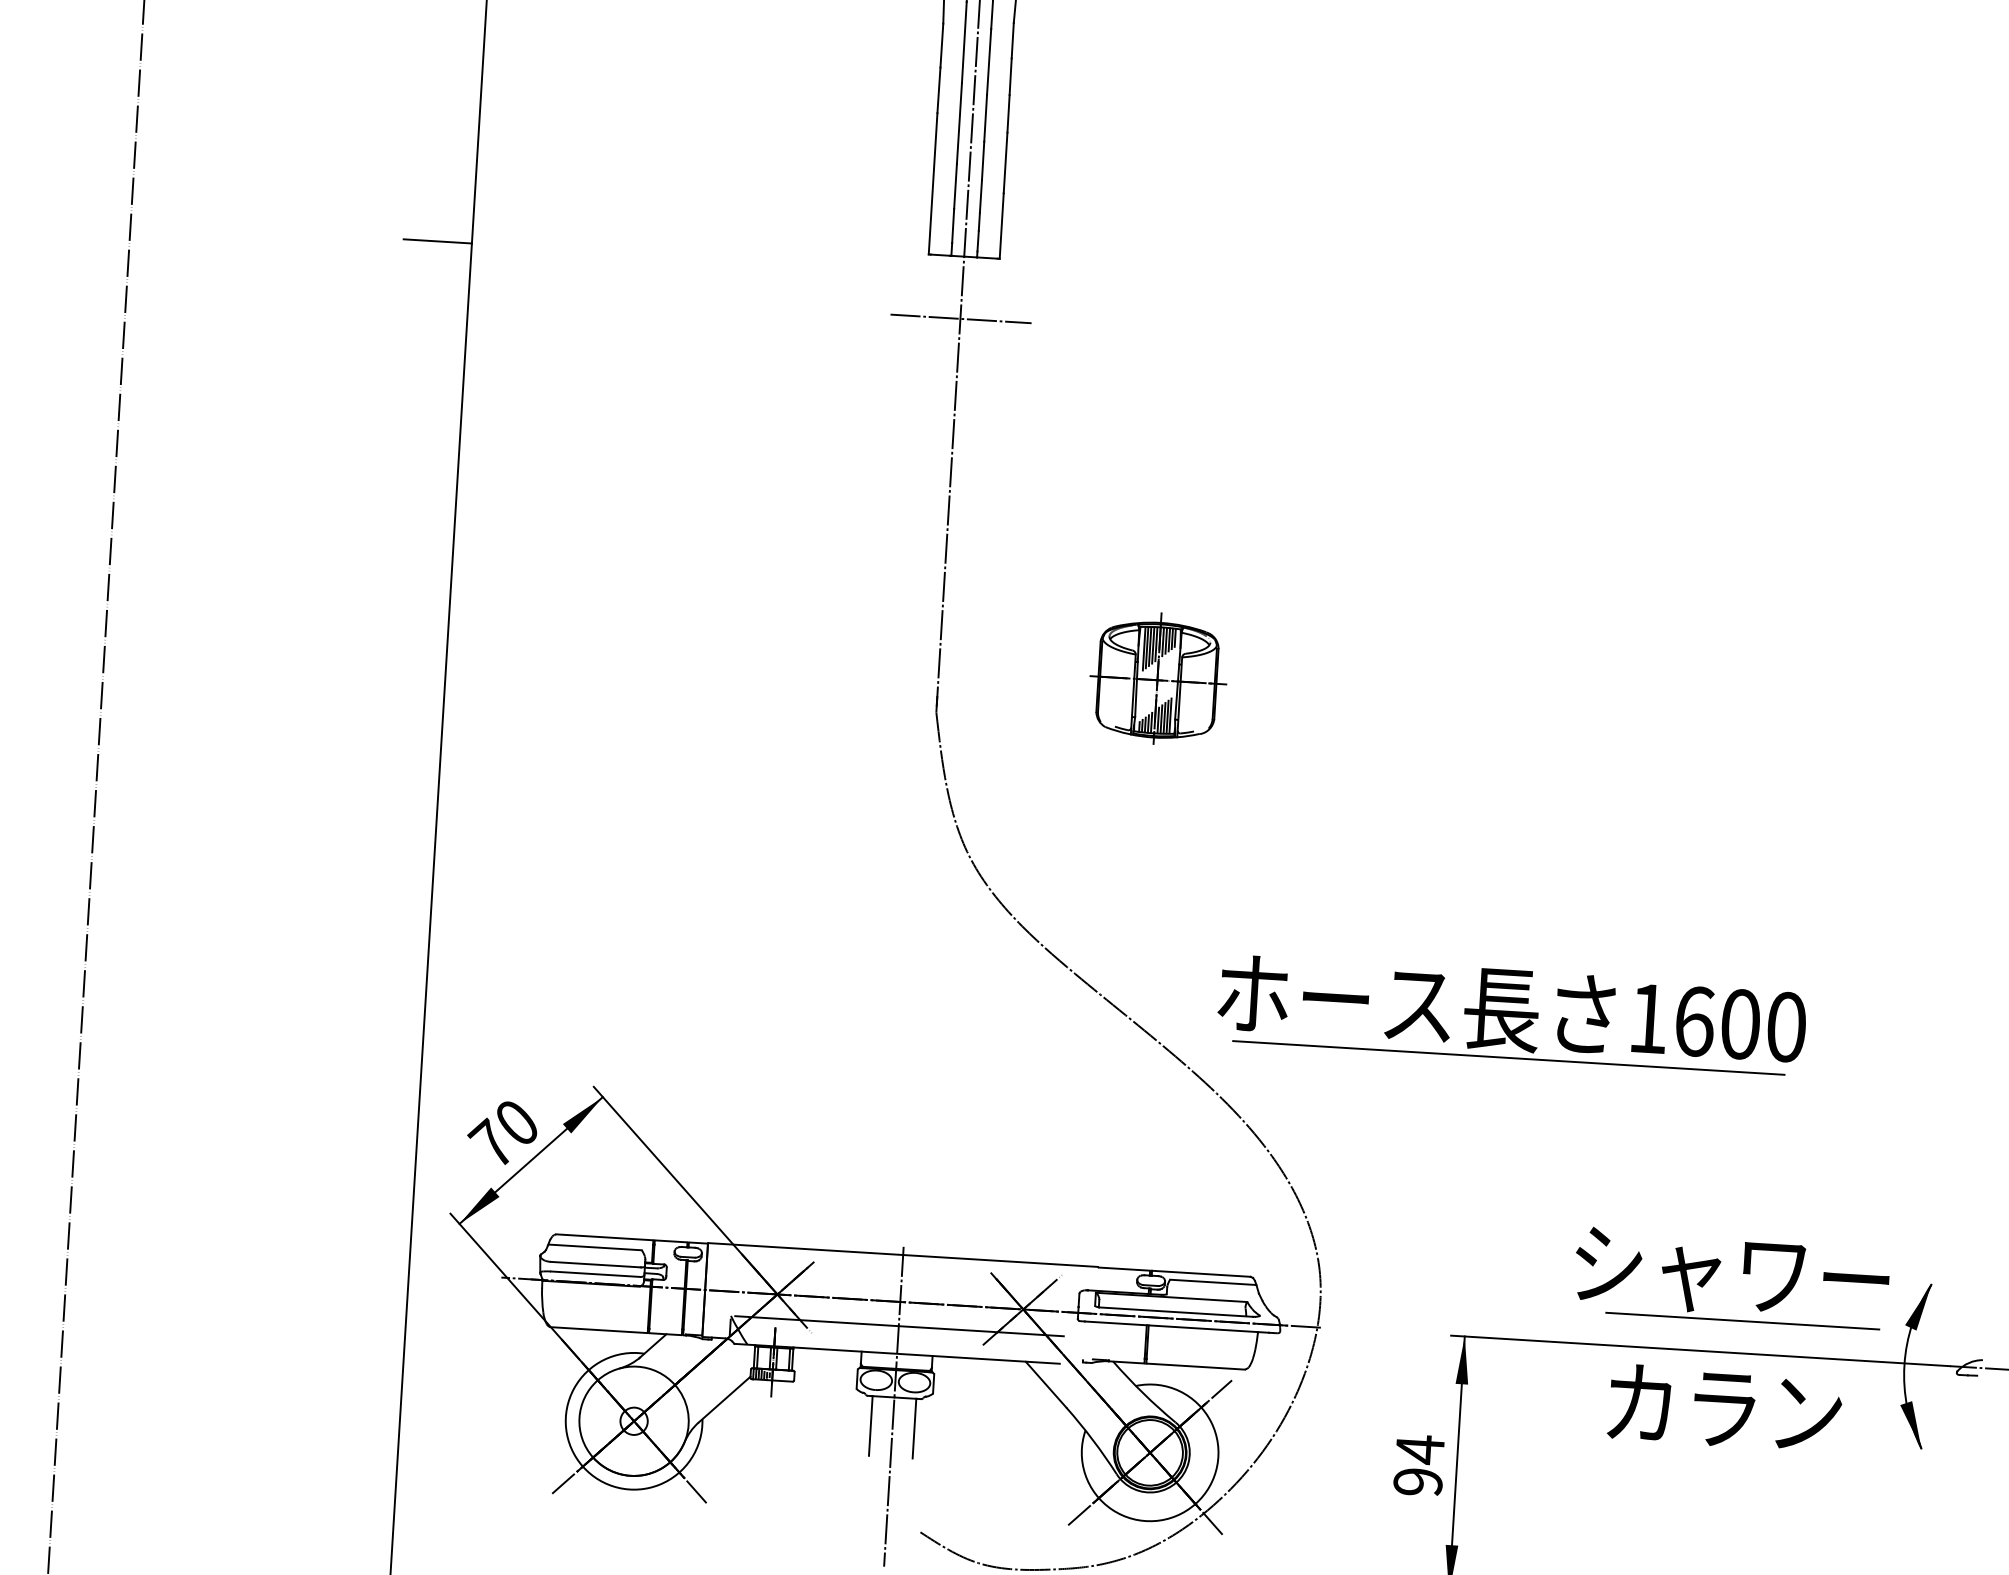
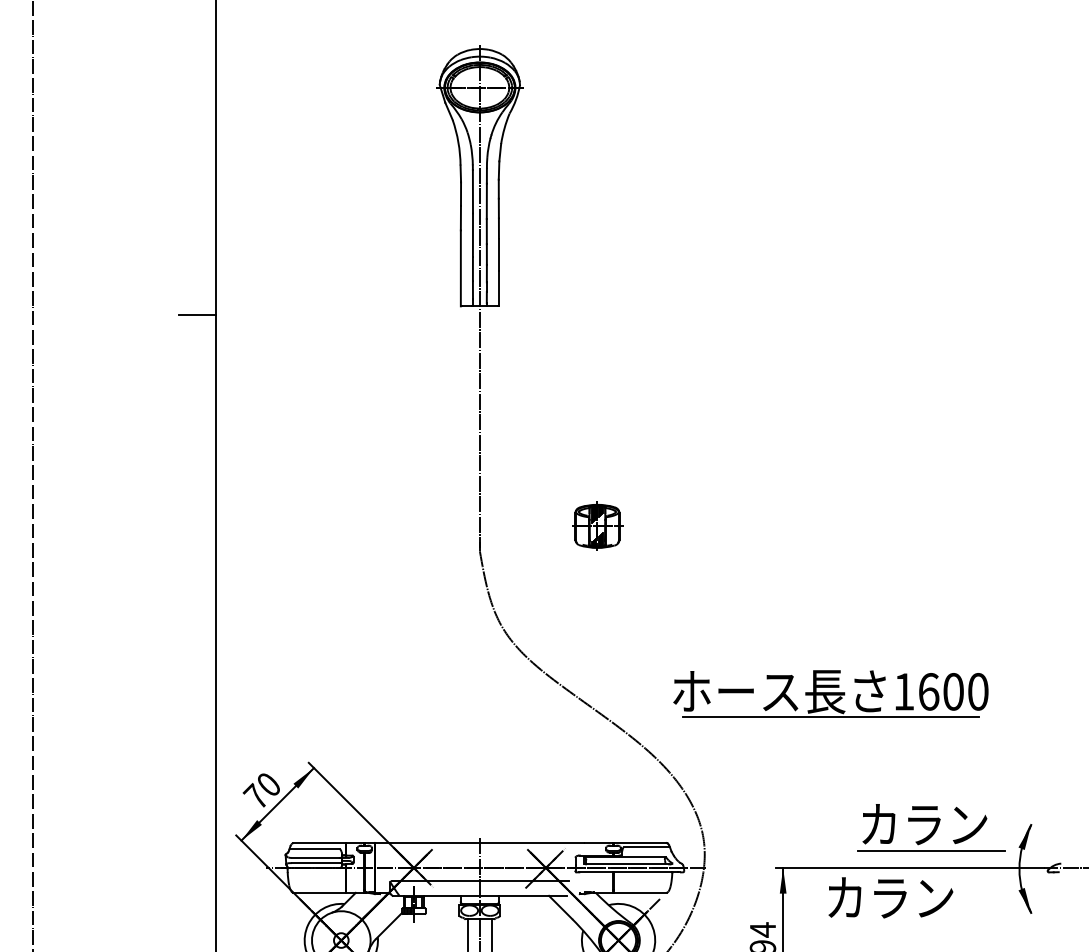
line: (961, 318) -> (480, 339), removed
part: (1158, 677) -> (597, 525), size x0.7
part: (1511, 1013) -> (830, 693), moved
text: (1732, 1273) -> (924, 825), シャワー -> カラン
text: (1724, 1407) -> (890, 897), moved

